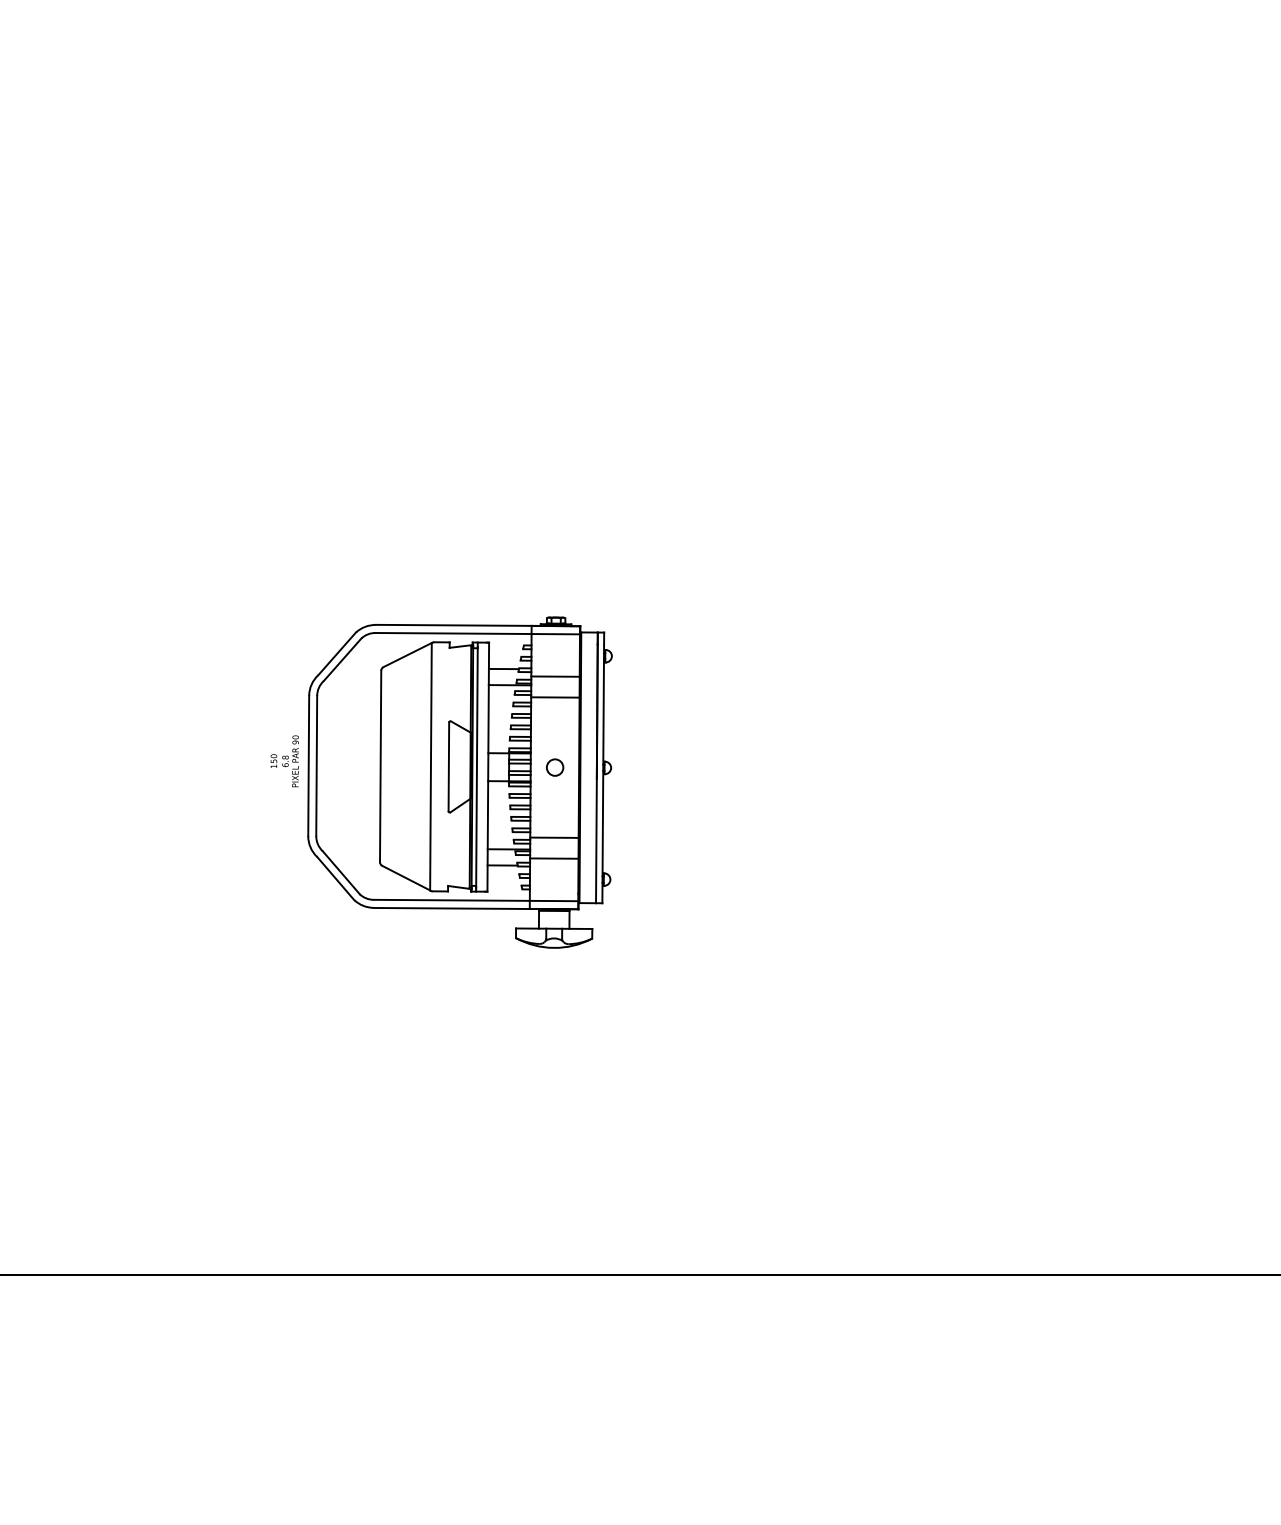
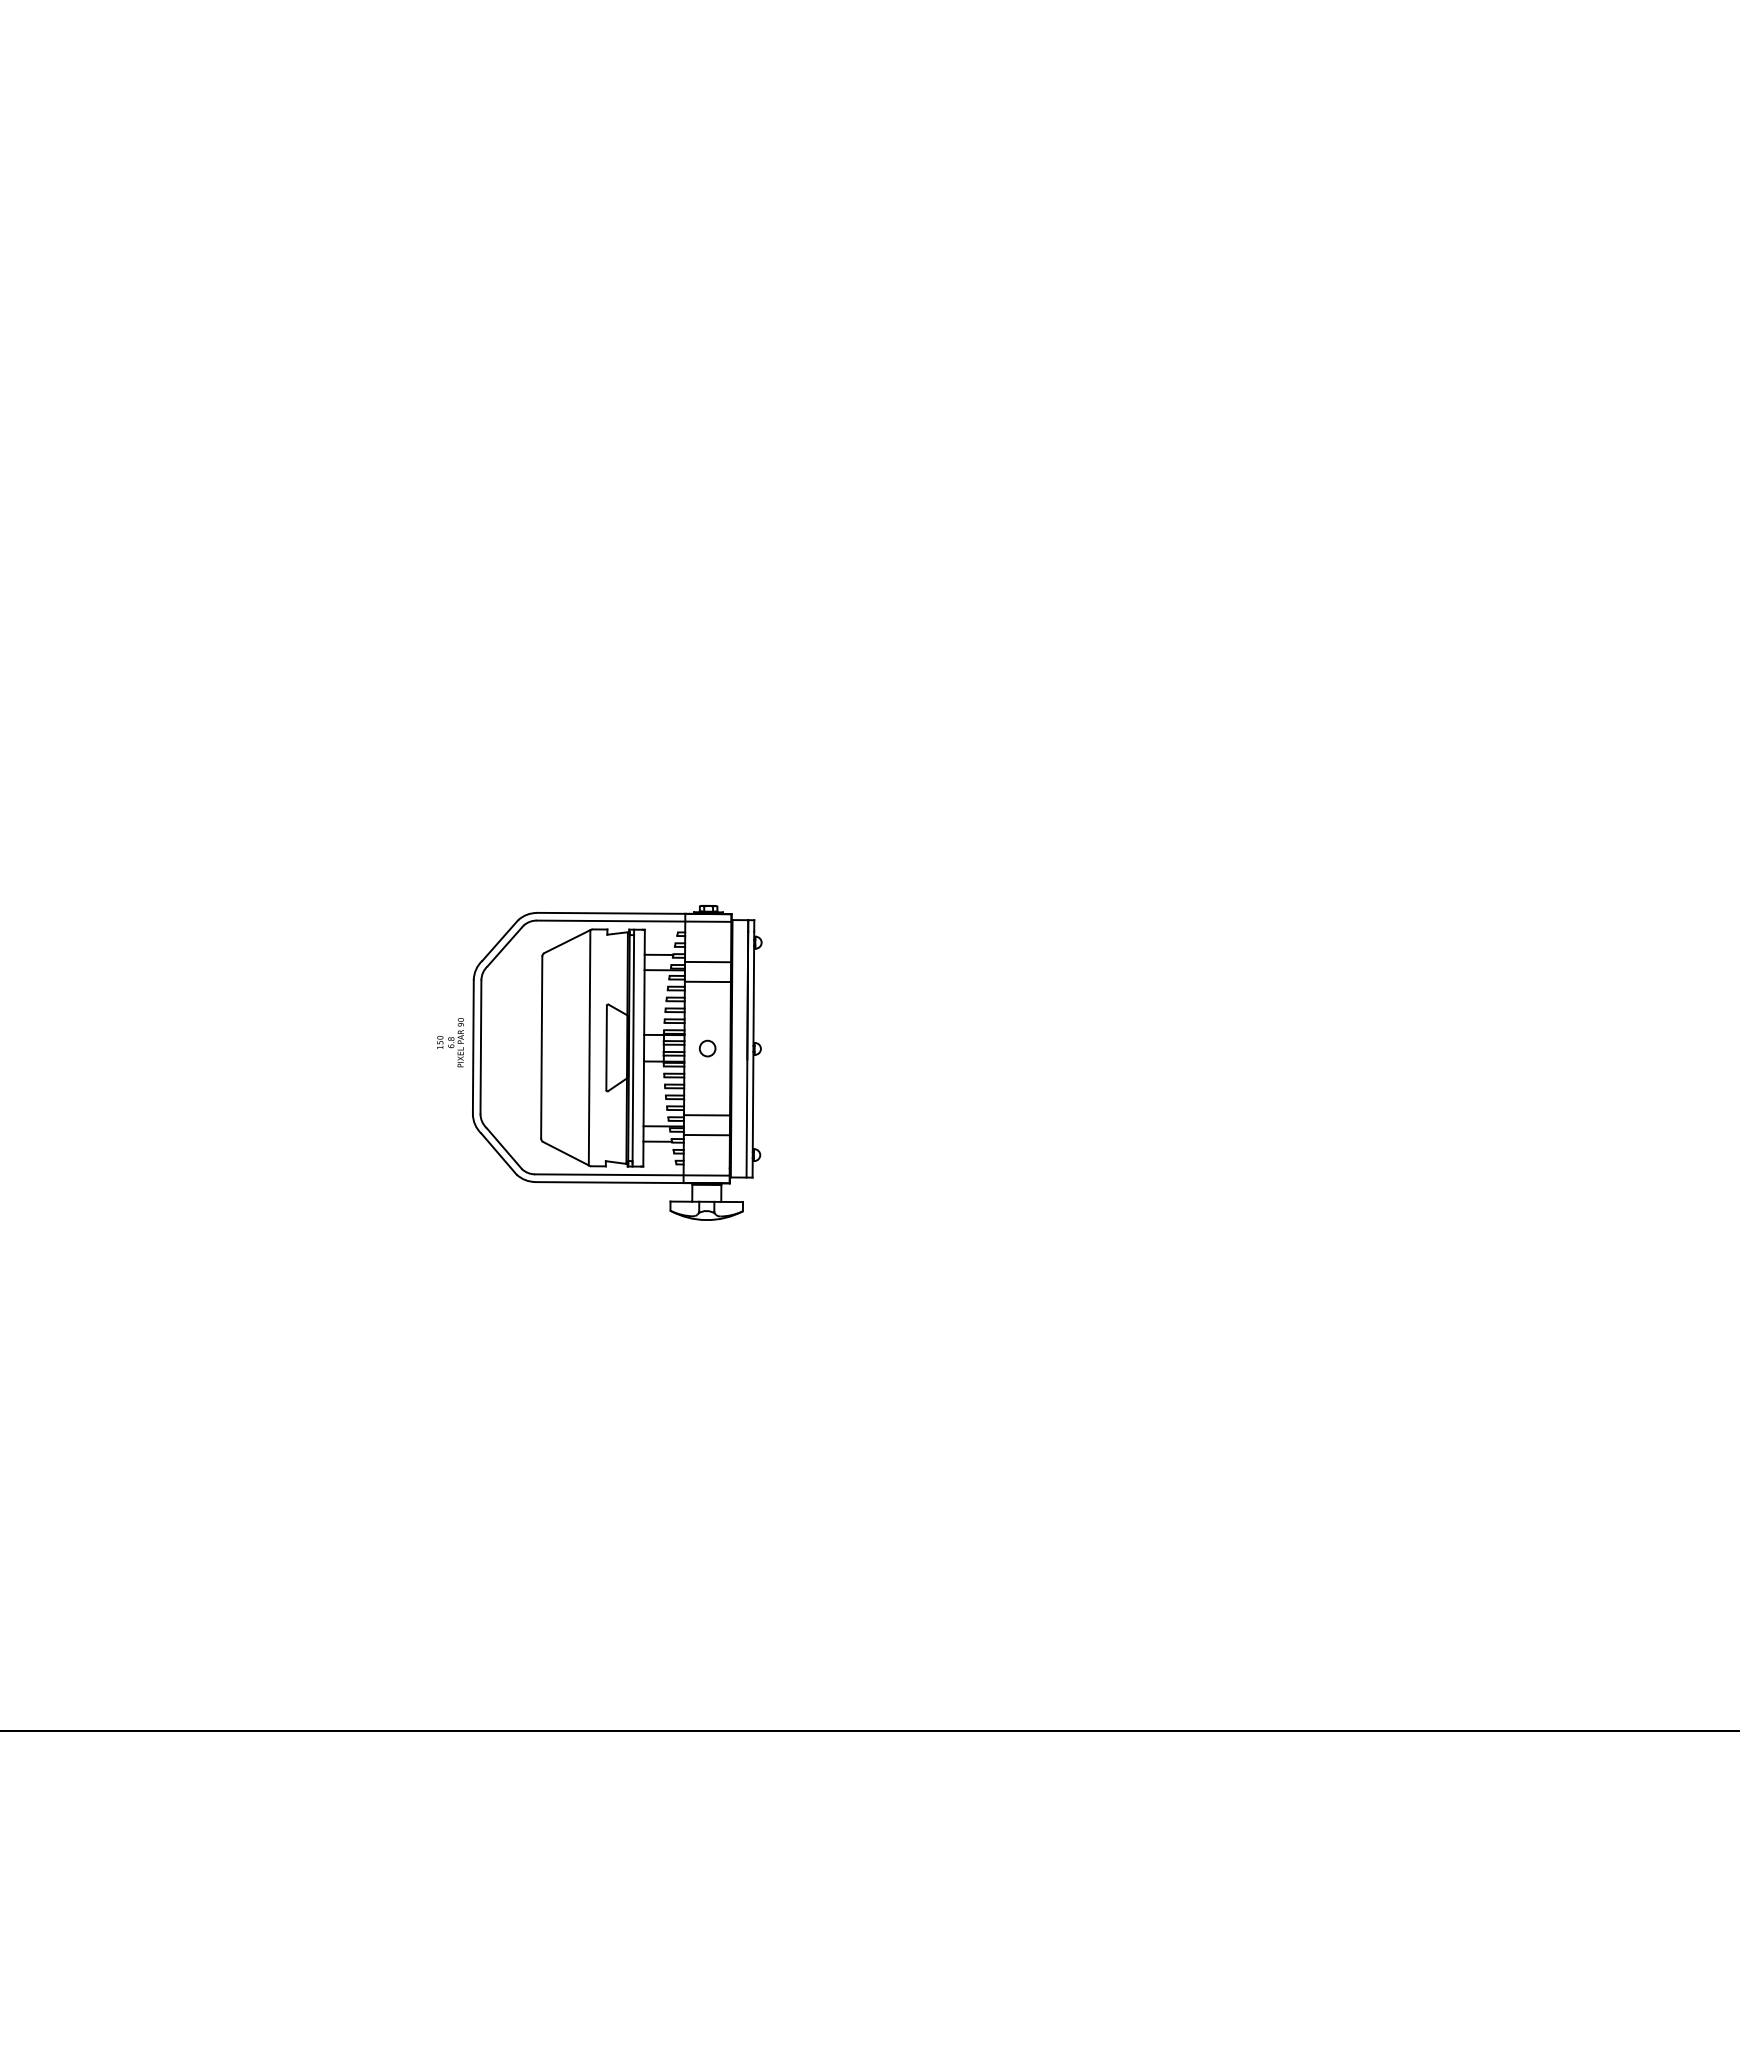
part: (441, 782) -> (599, 1062), size x0.7

